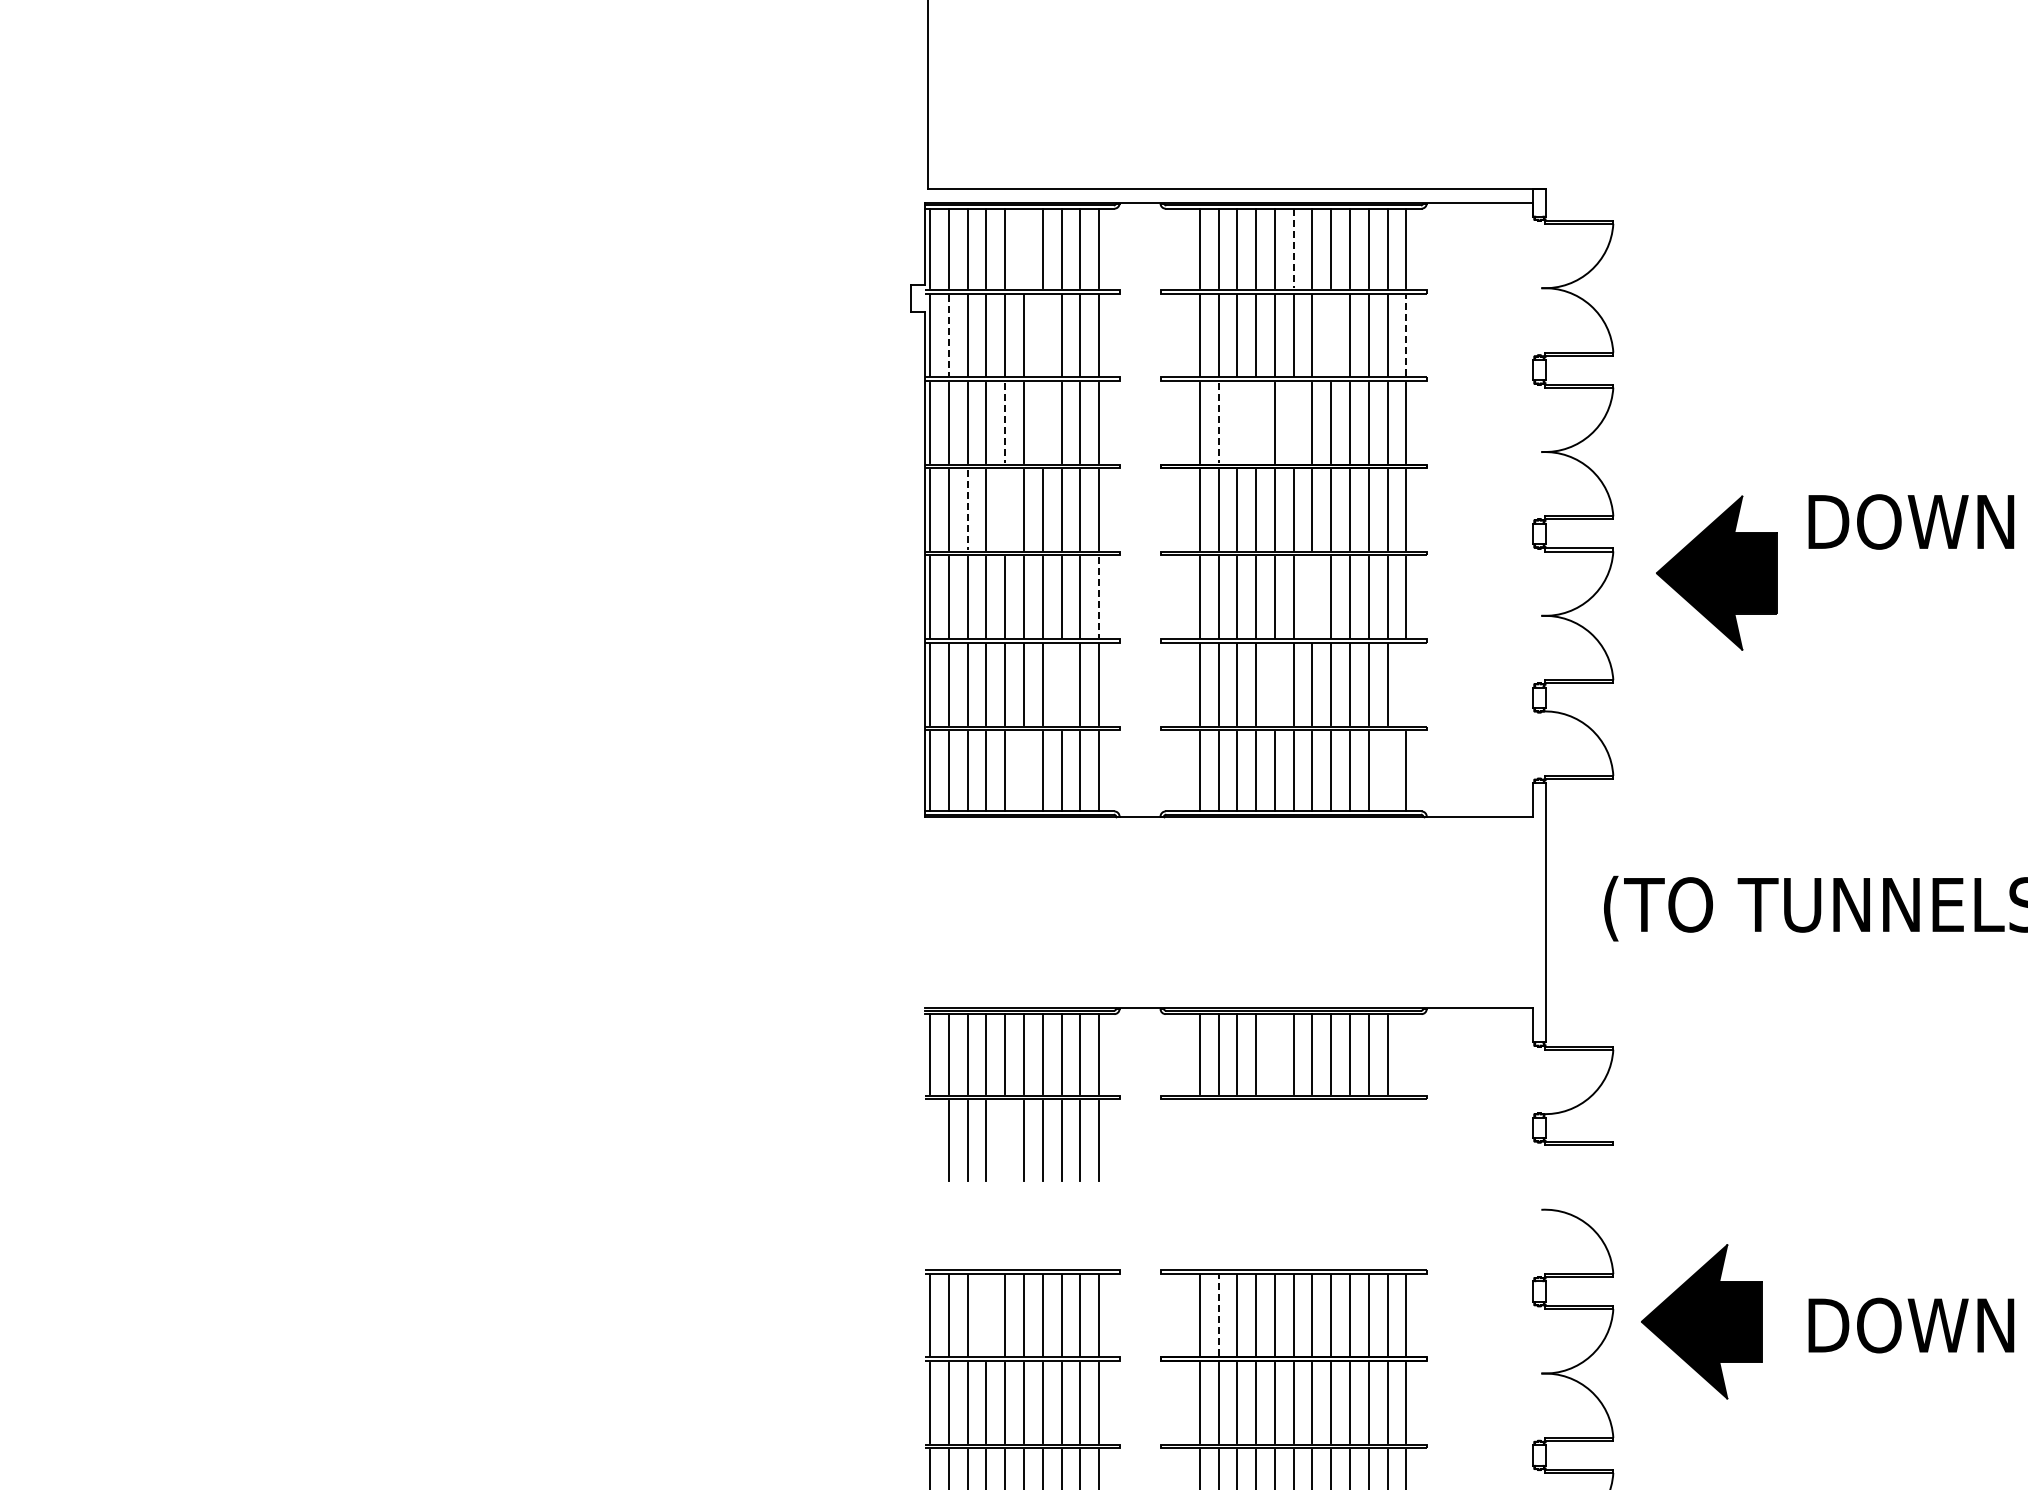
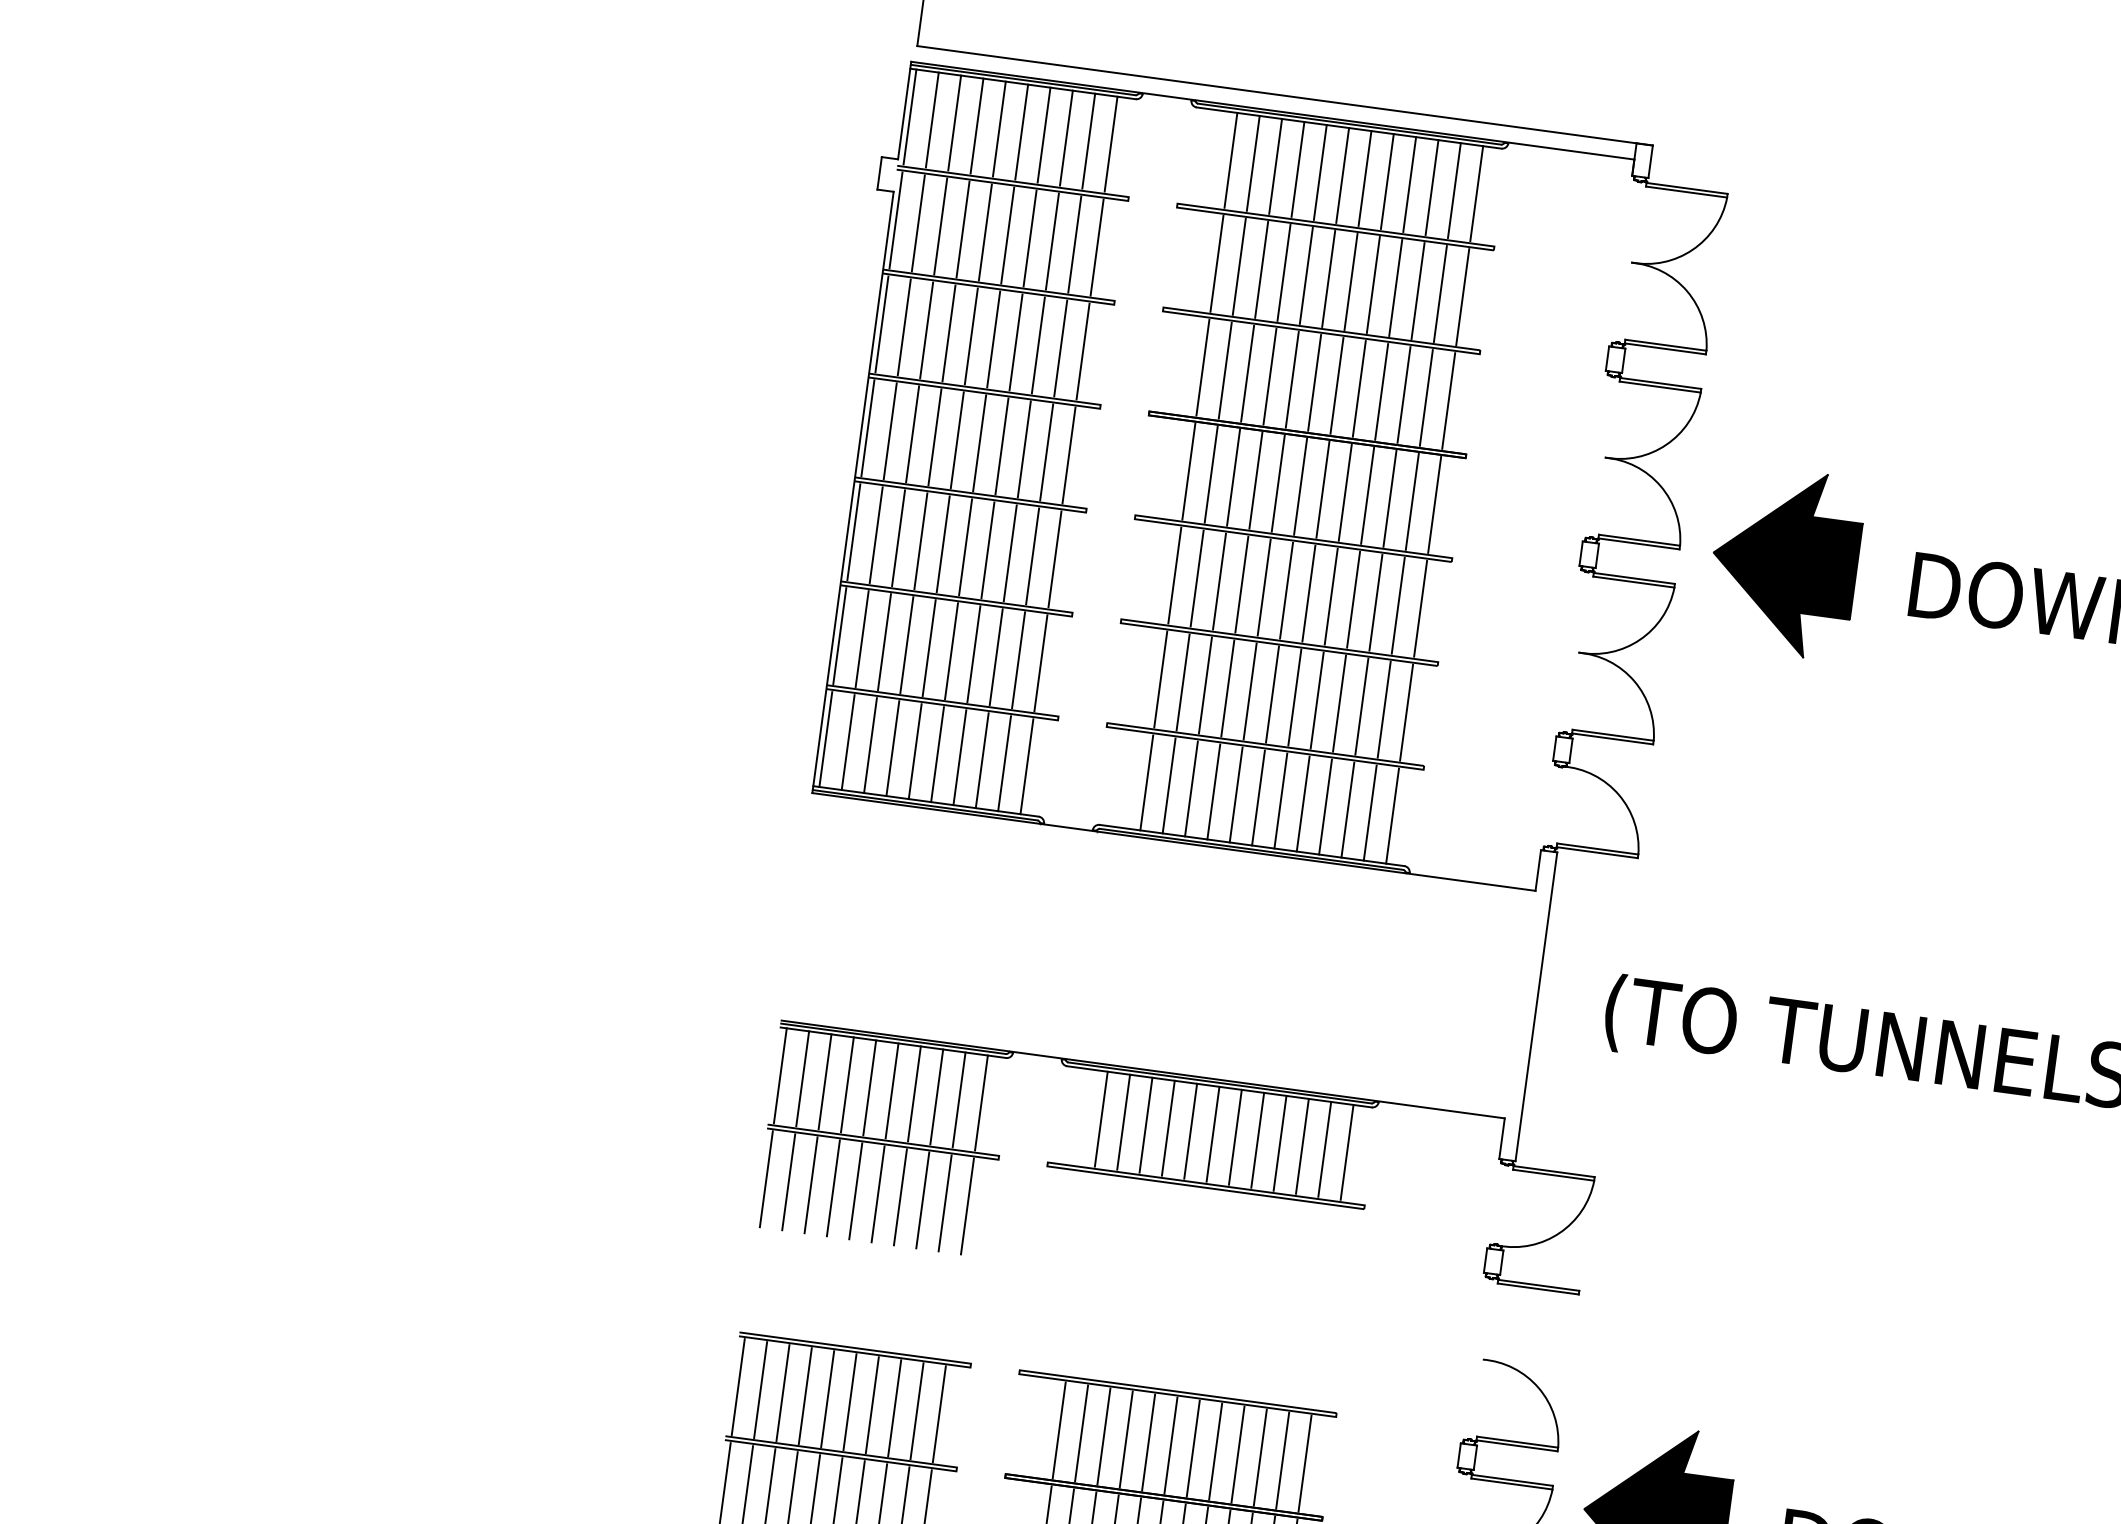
line: (1024, 248) -> (1022, 132), added
line: (1293, 248) -> (1342, 175), dashed -> solid
line: (1406, 334) -> (1463, 295), dashed -> solid
line: (948, 335) -> (917, 223), dashed -> solid
line: (1042, 335) -> (1029, 238), added
line: (1331, 335) -> (1373, 285), added
line: (1042, 422) -> (1015, 342), added
line: (1237, 422) -> (1247, 373), added
line: (1256, 422) -> (1270, 376), added
line: (1293, 422) -> (1314, 382), added
line: (1005, 423) -> (971, 337), dashed -> solid
line: (1218, 423) -> (1225, 371), dashed -> solid
line: (1005, 509) -> (957, 439), added
line: (967, 510) -> (912, 434), dashed -> solid
part: (1716, 572) -> (1784, 561), moved
line: (1099, 597) -> (1055, 559), dashed -> solid
line: (1312, 597) -> (1308, 593), added
line: (1061, 684) -> (996, 657), added
line: (1274, 684) -> (1249, 691), added
line: (1406, 684) -> (1406, 712), added
line: (1024, 771) -> (938, 754), added
line: (1387, 771) -> (1370, 813), added
line: (1274, 1053) -> (1190, 1130), added
line: (1406, 1053) -> (1347, 1151), added
line: (930, 1140) -> (766, 1178), added
line: (1005, 1140) -> (856, 1190), added
line: (986, 1315) -> (805, 1396), added
line: (1218, 1315) -> (1081, 1433), dashed -> solid

